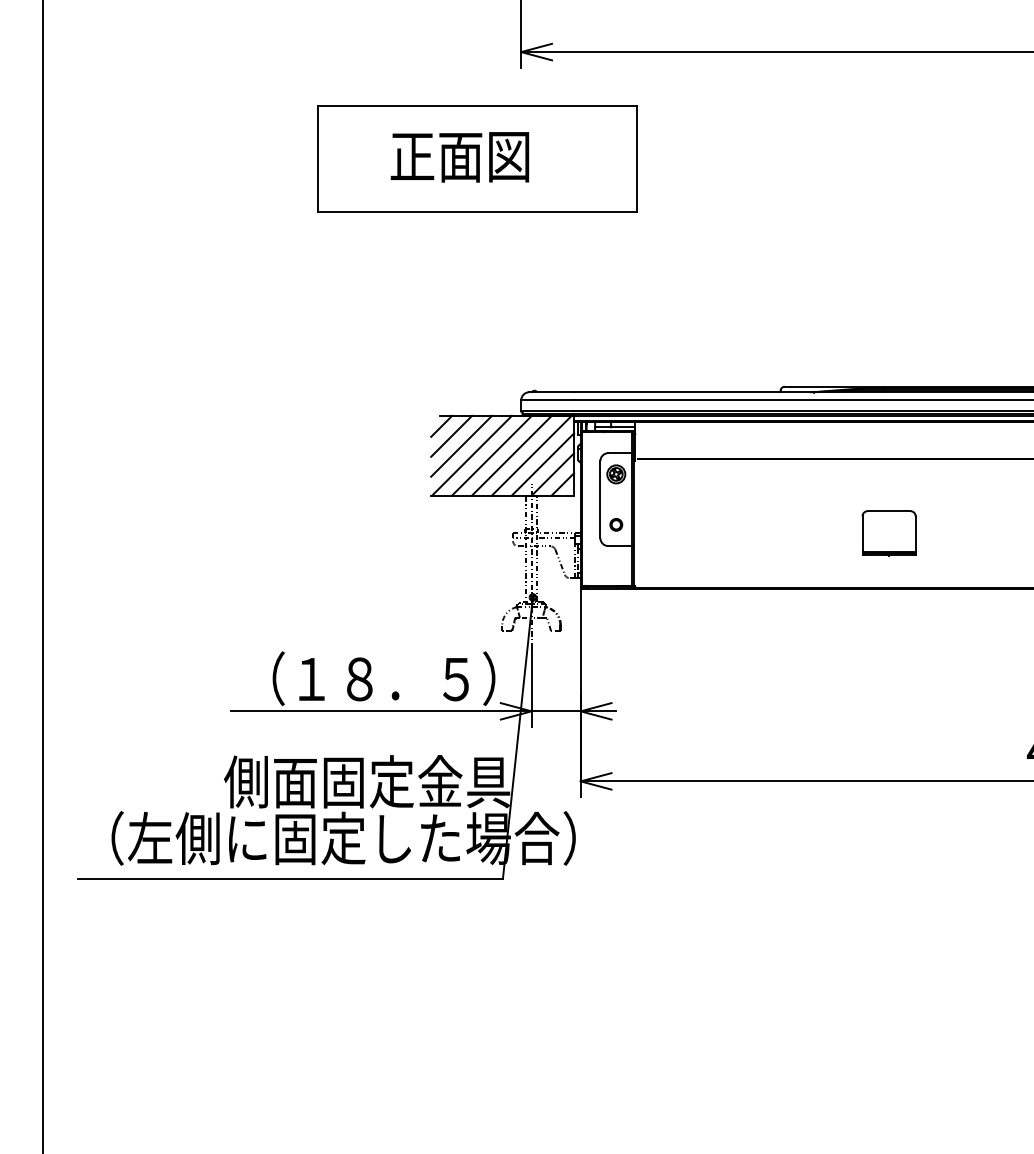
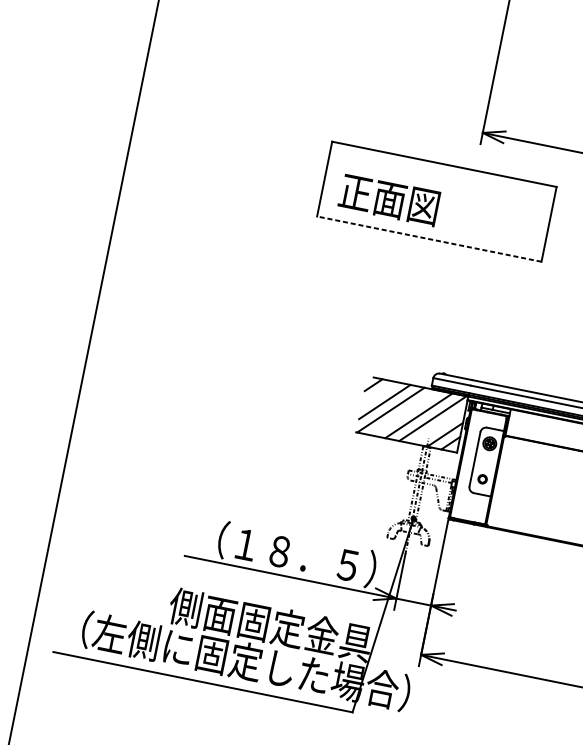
text: (459, 157) -> (388, 200), moved
line: (477, 211) -> (429, 238), solid -> dashed
line: (451, 435) -> (379, 393), removed
line: (491, 455) -> (404, 412), removed
line: (542, 464) -> (439, 426), removed

